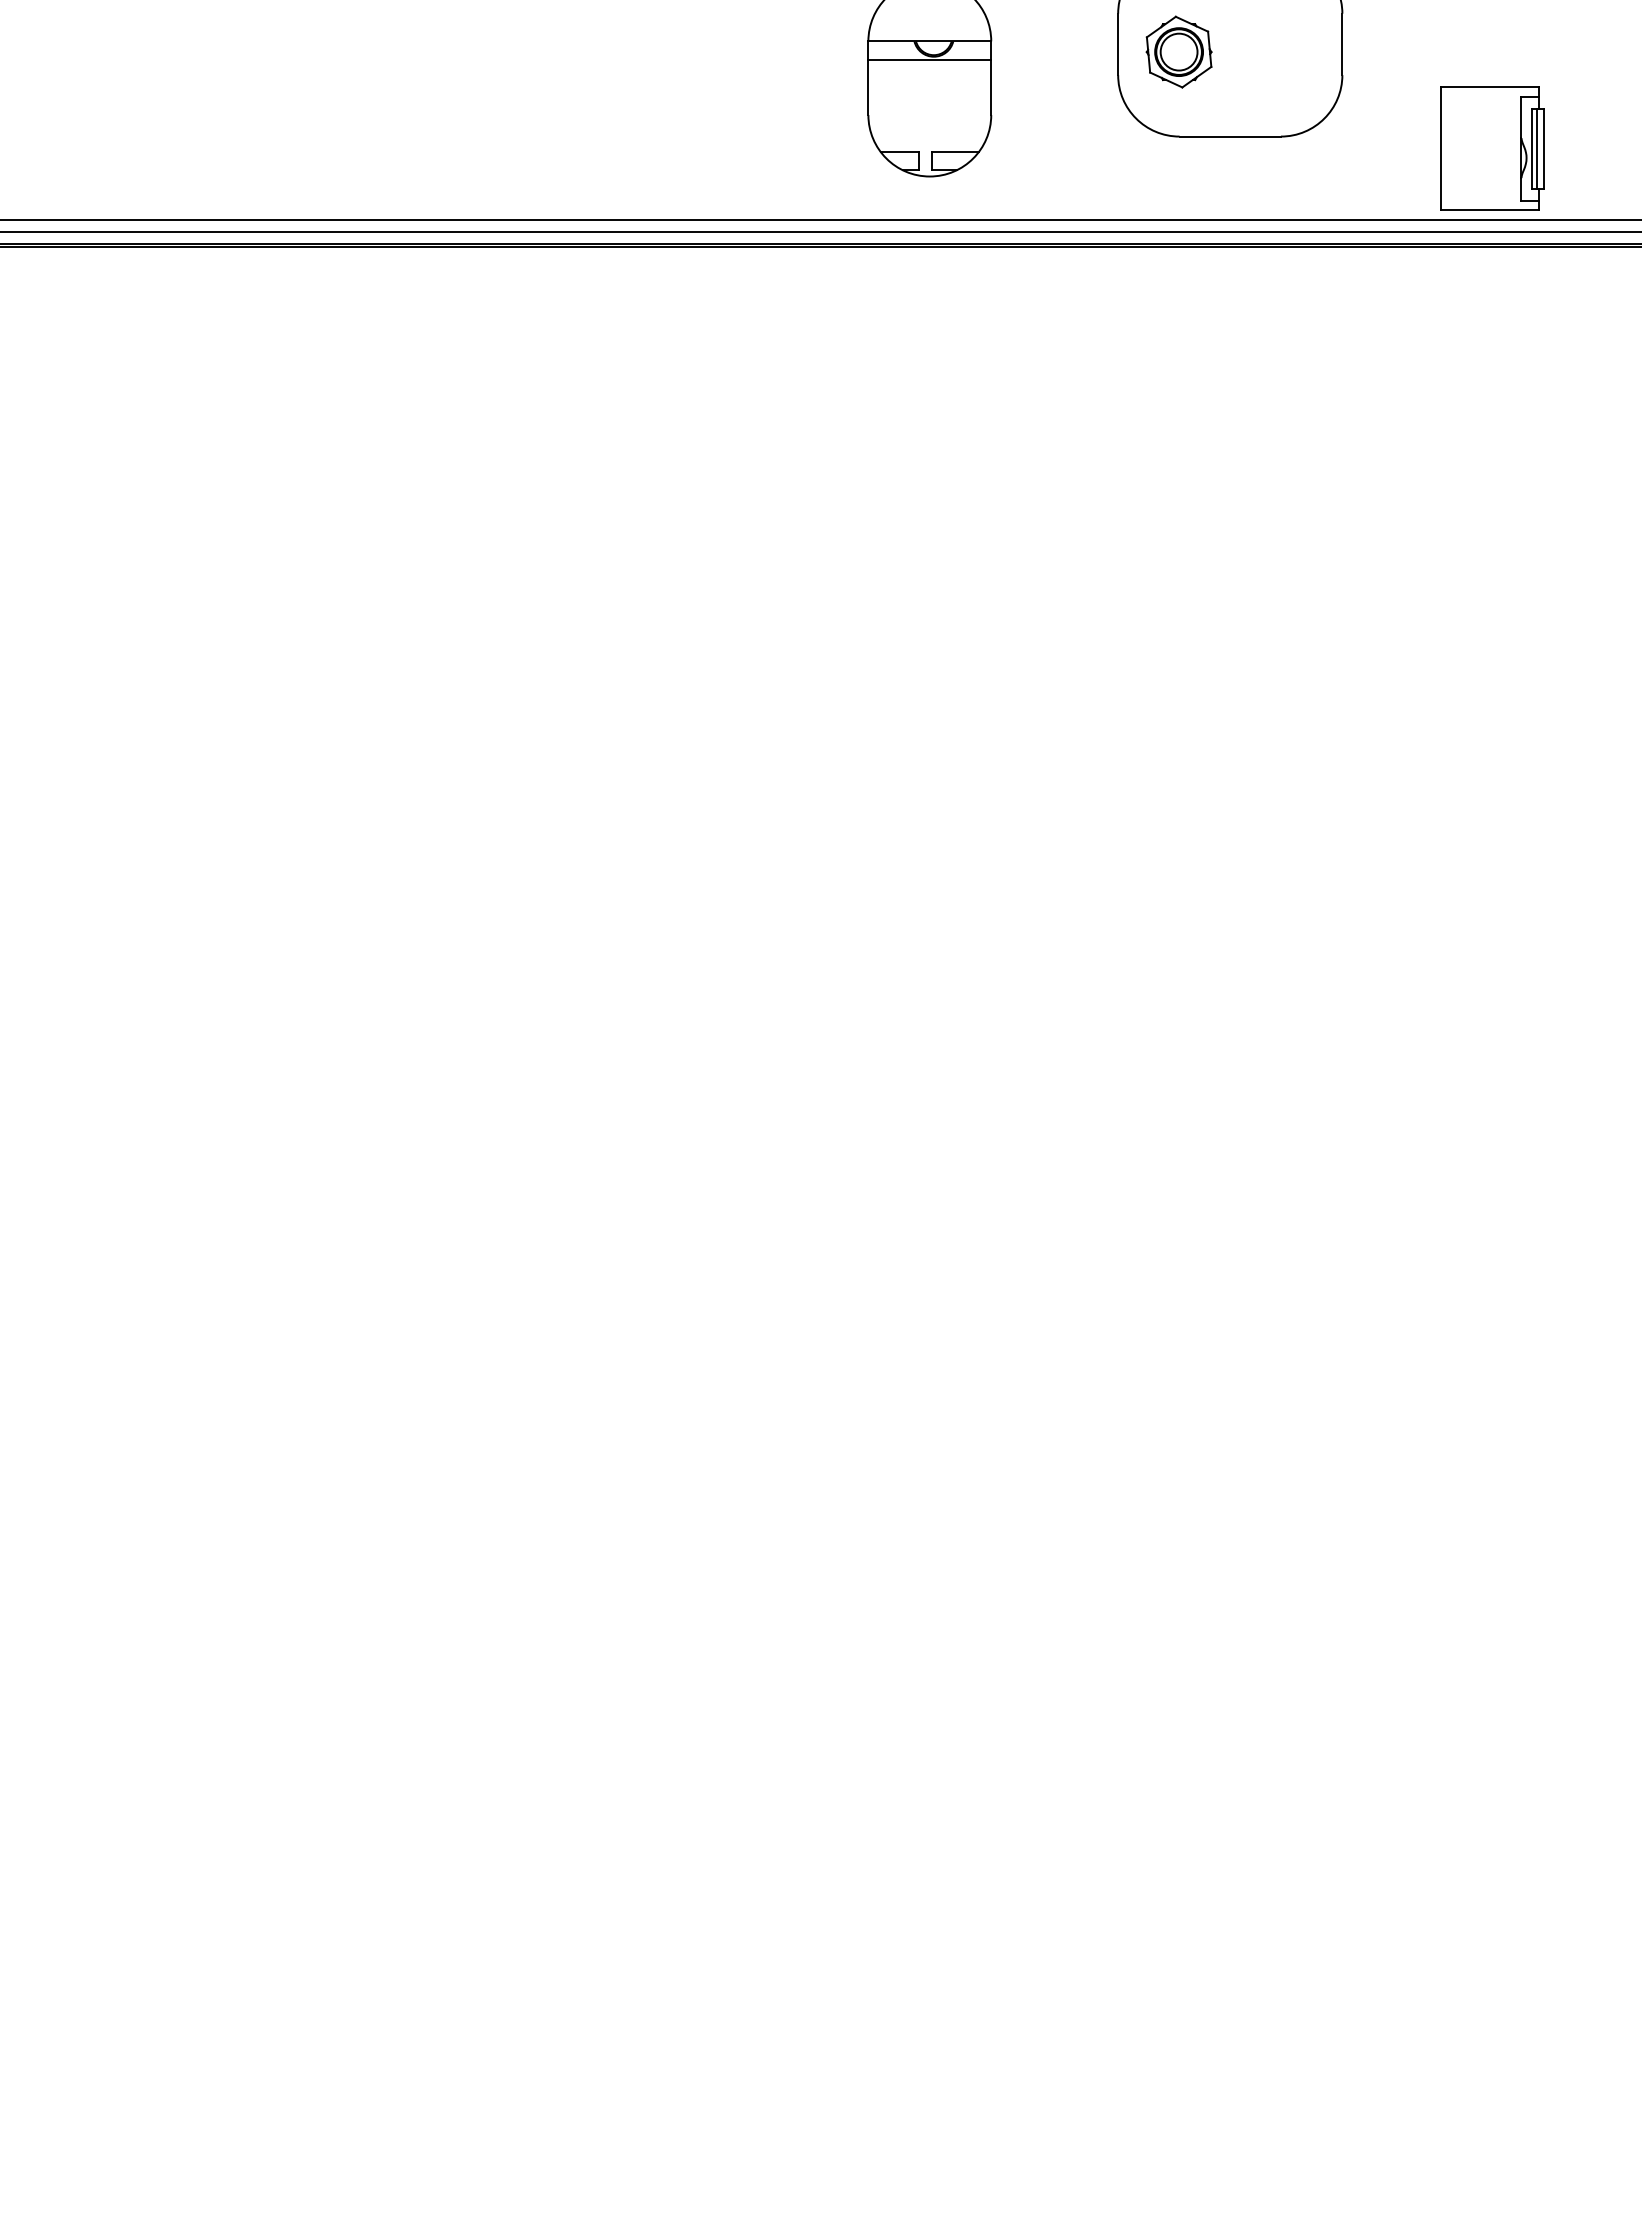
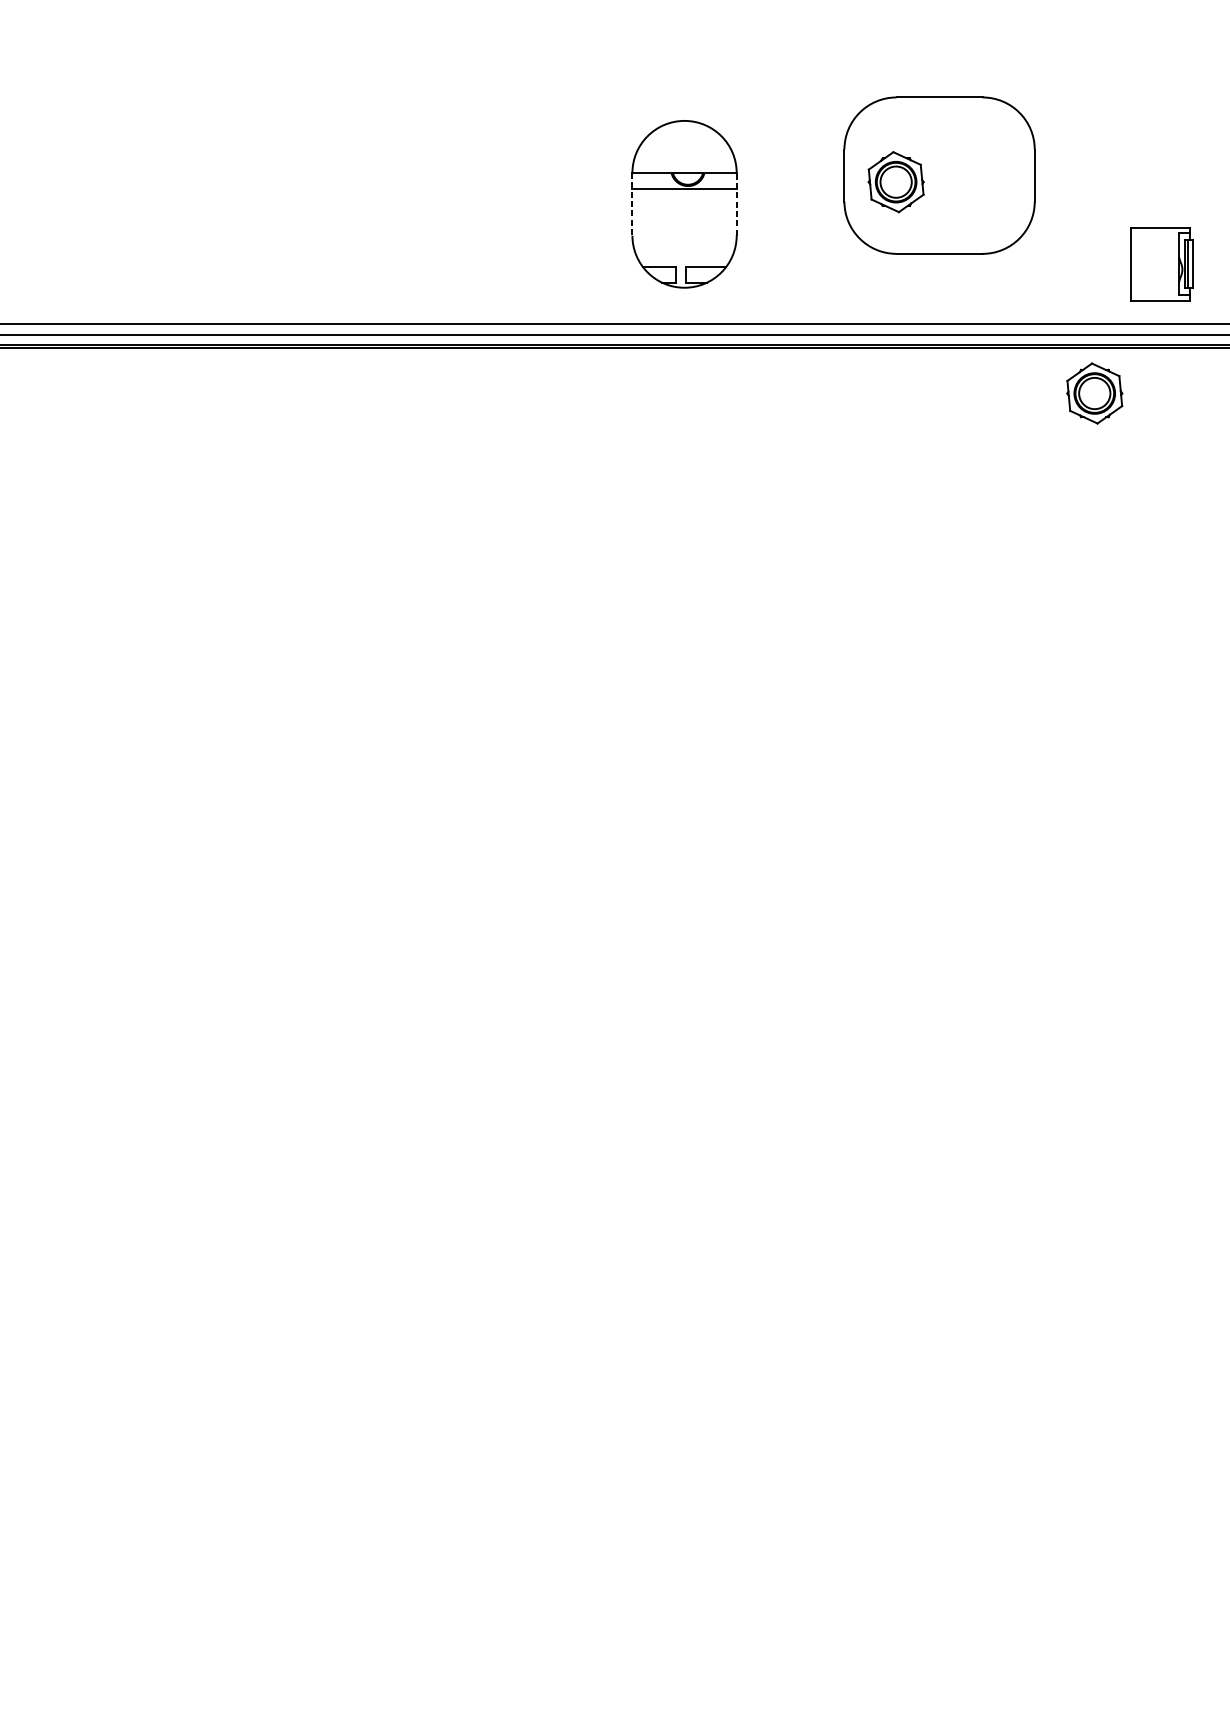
line: (868, 78) -> (632, 204), solid -> dashed
line: (991, 78) -> (736, 204), solid -> dashed
part: (1492, 148) -> (1162, 263), size x0.7
part: (1412, 300) -> (1094, 393), added

